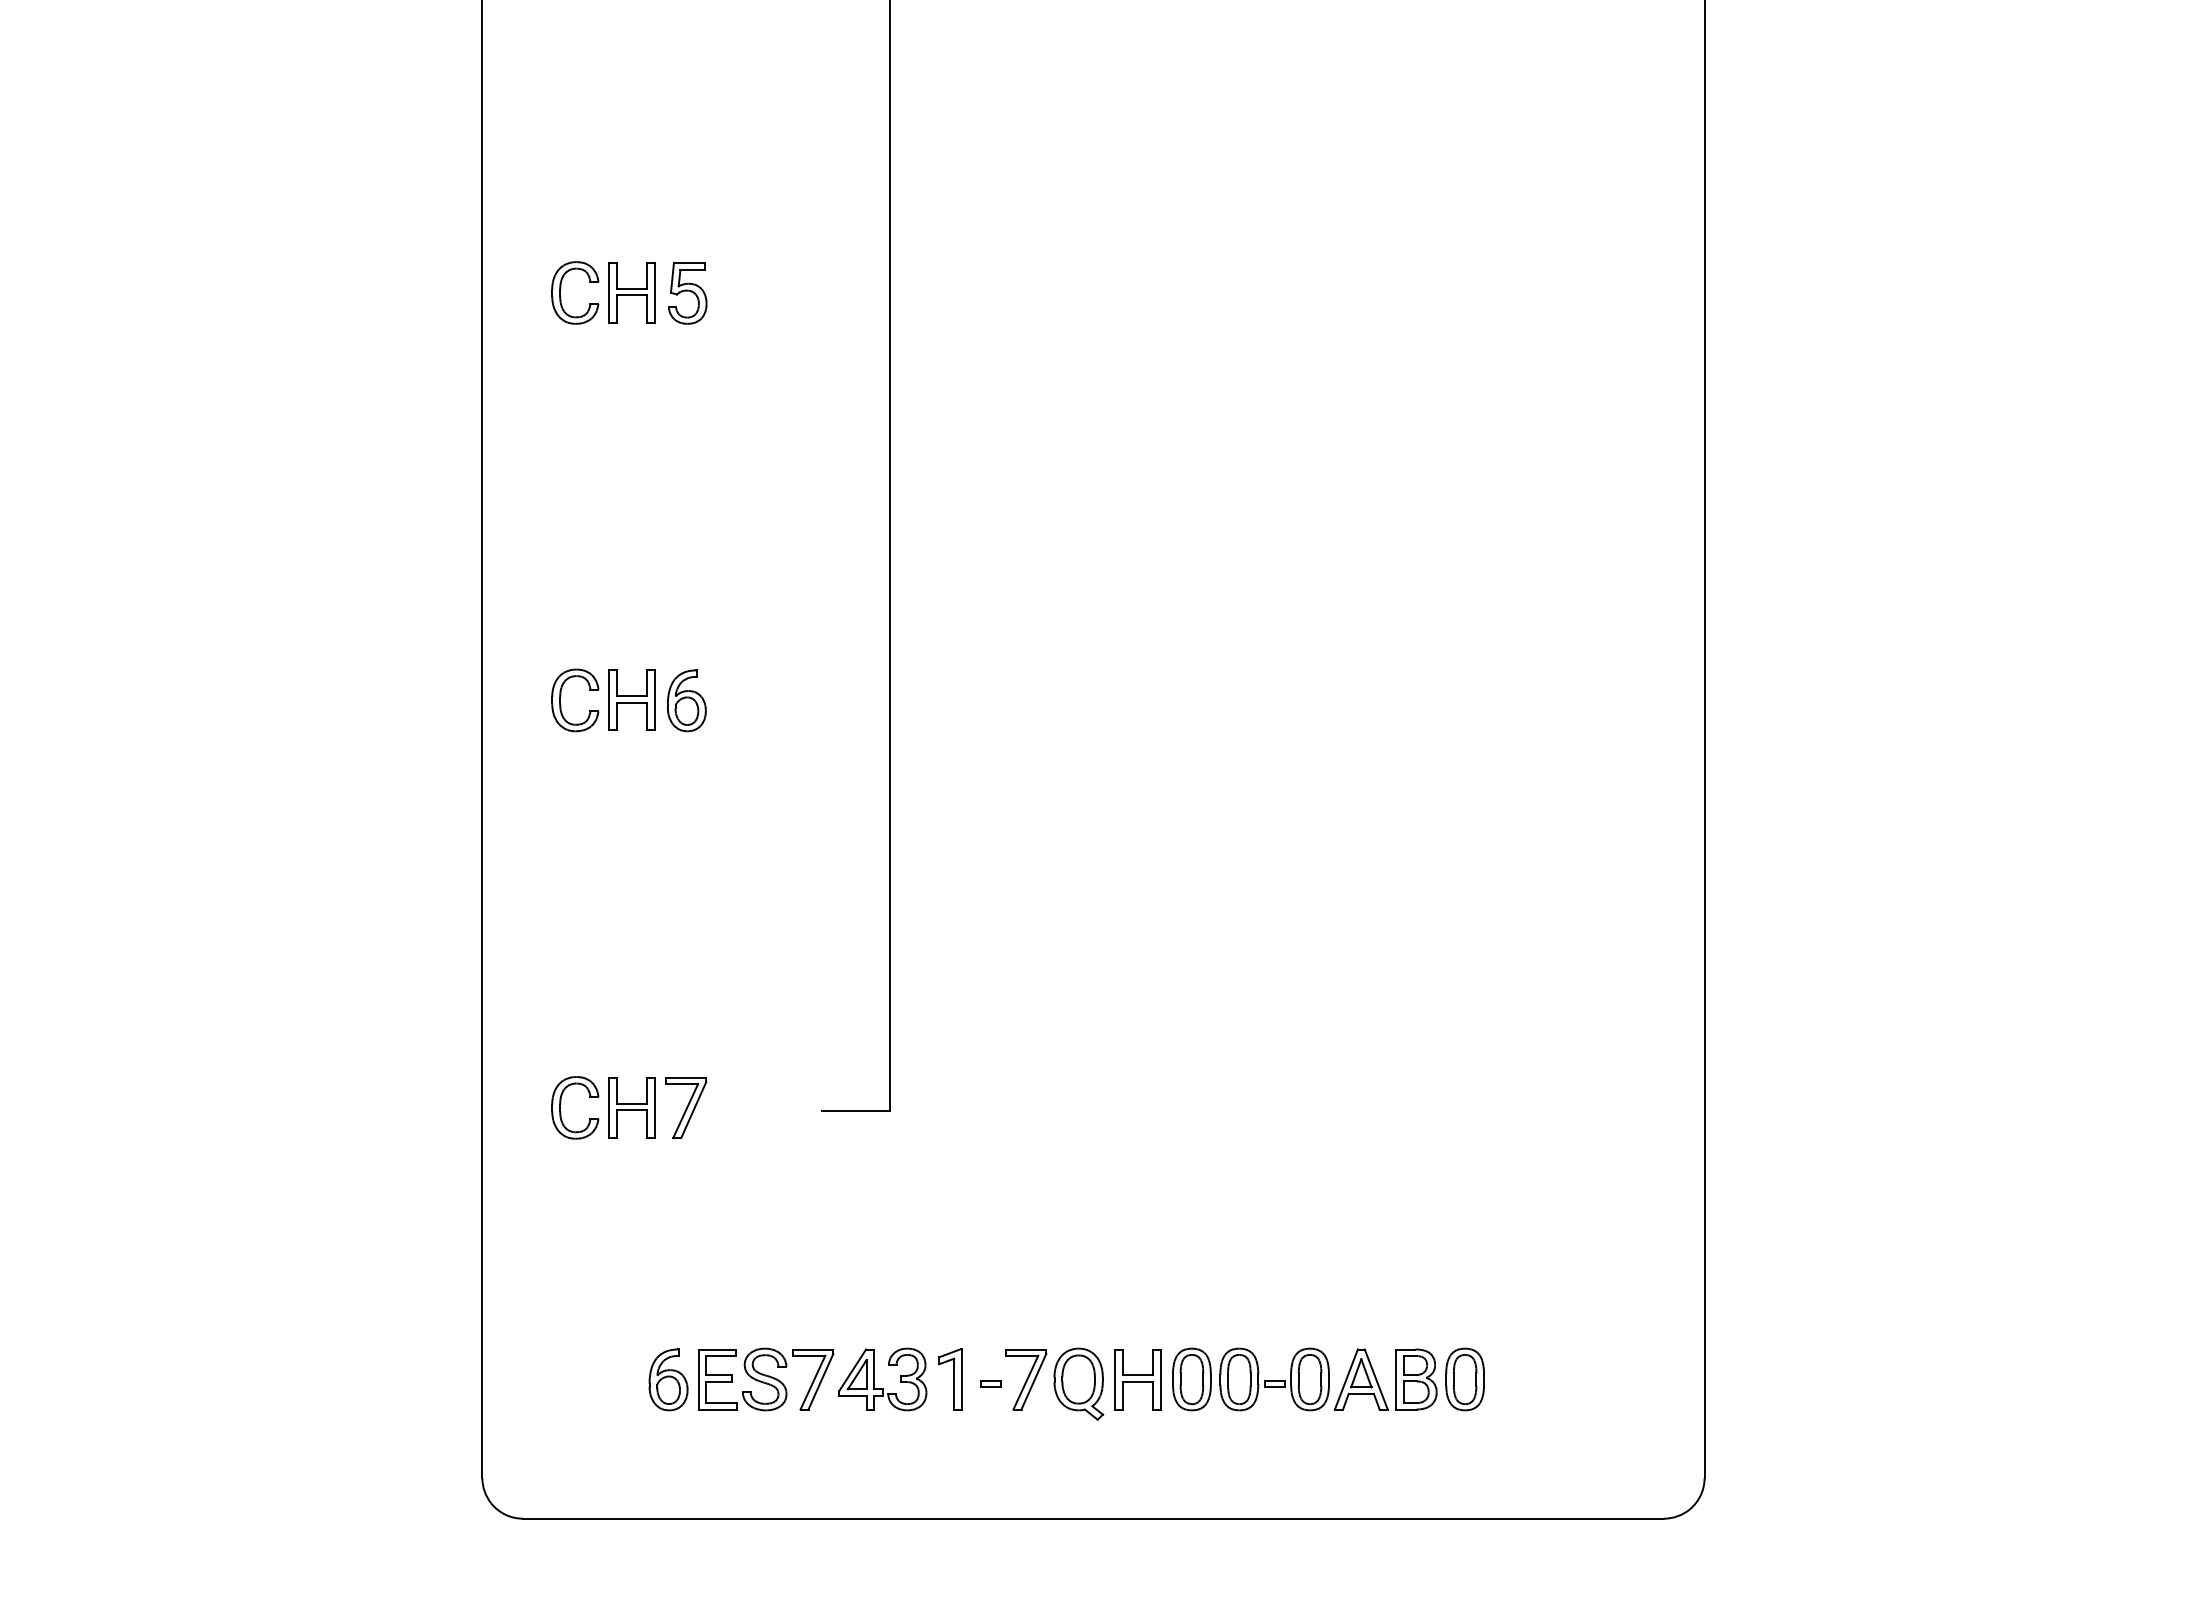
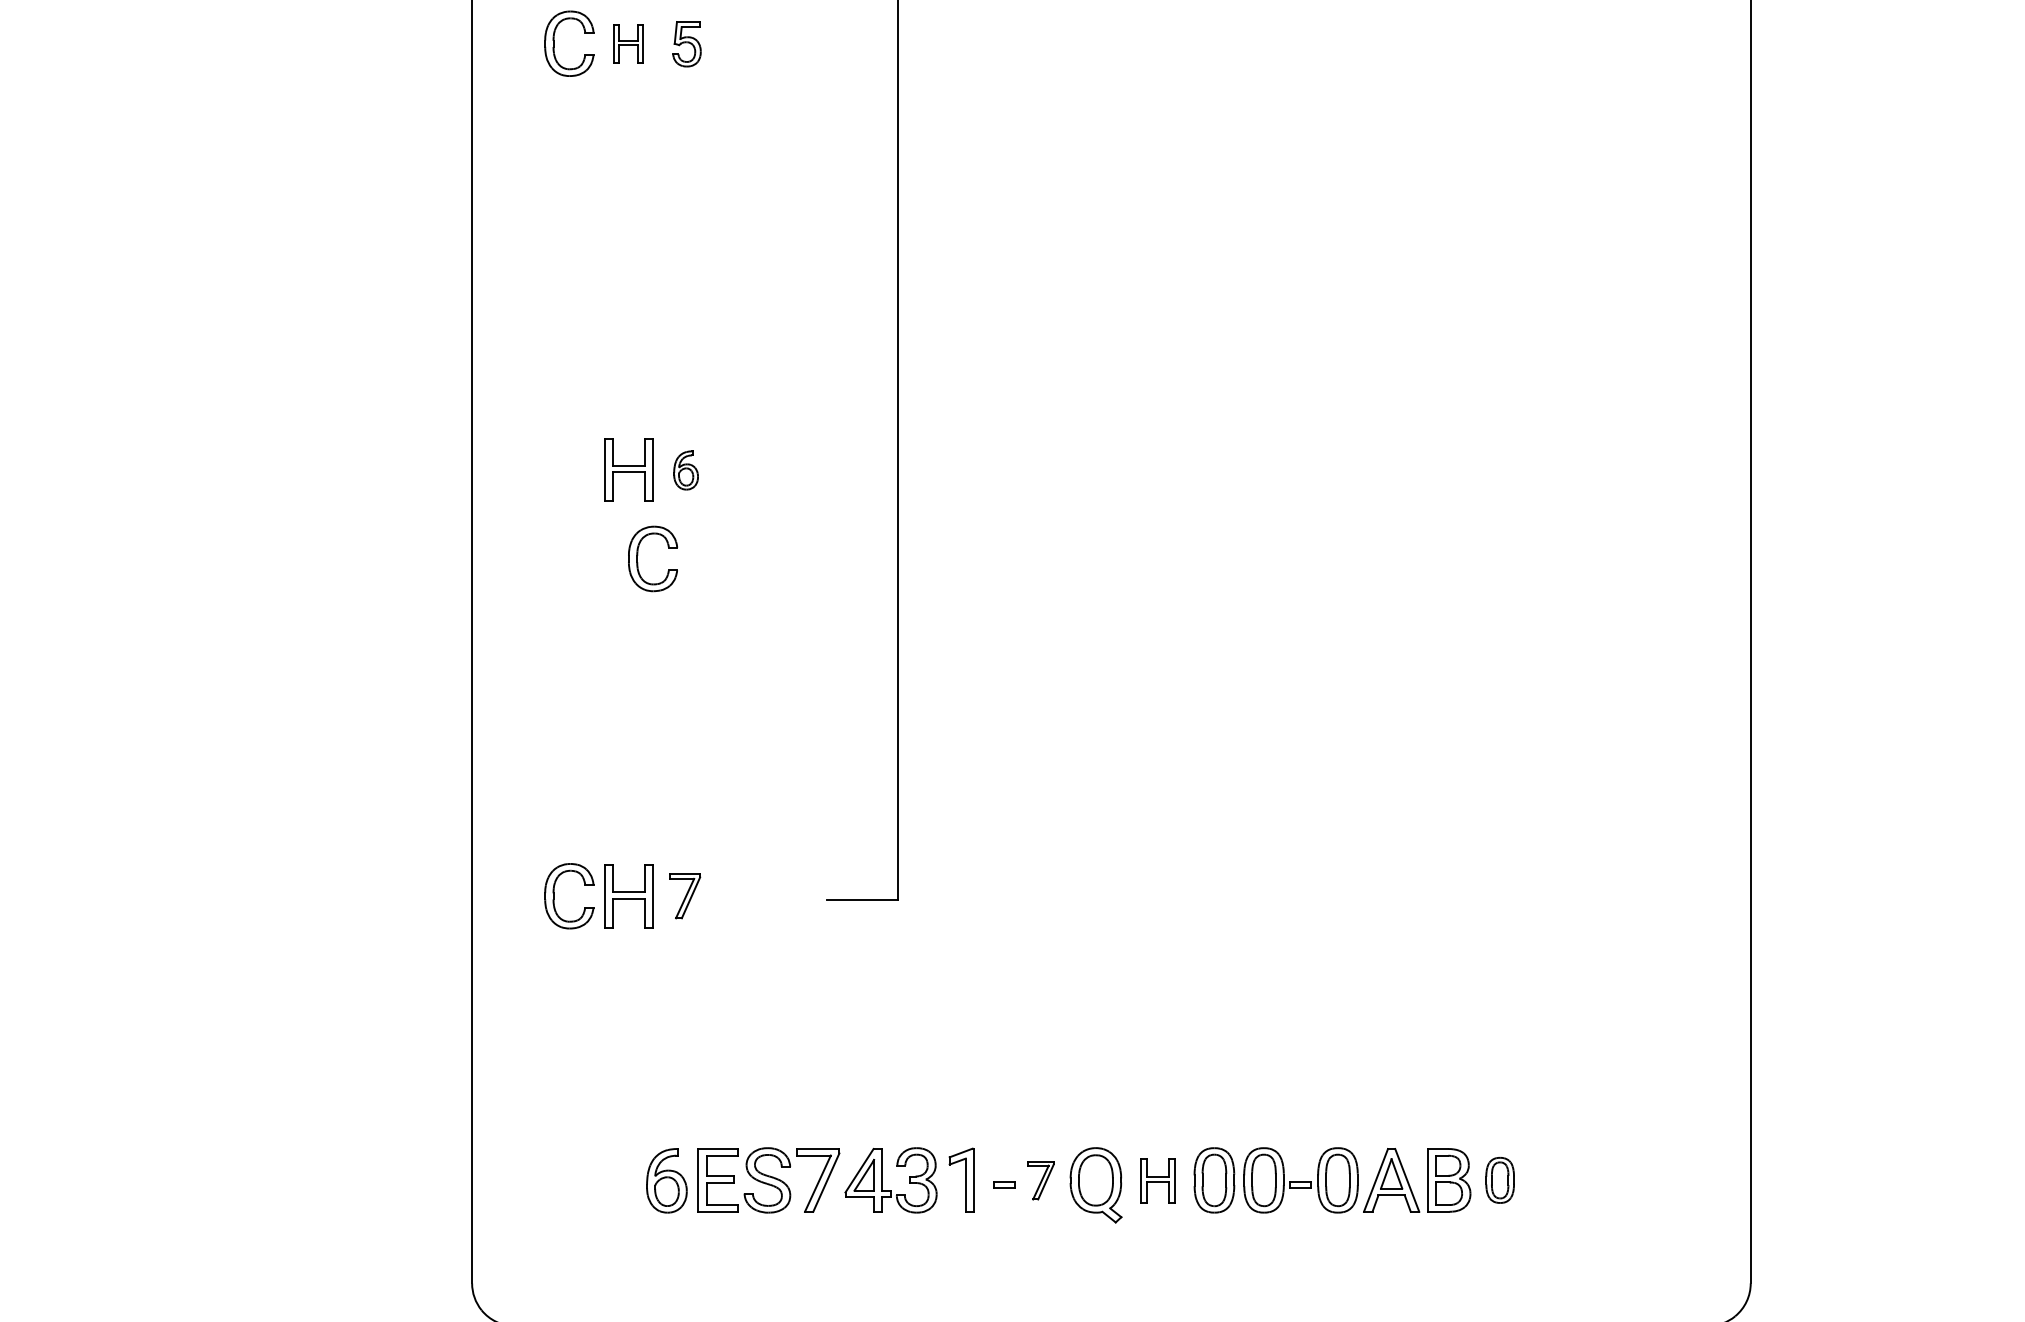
part: (631, 292) -> (628, 43), size x0.6
part: (687, 293) -> (686, 44), size x0.7
part: (561, 696) -> (638, 554), moved
part: (686, 700) -> (685, 470), size x0.6
part: (686, 1107) -> (685, 895), size x0.7
part: (1026, 1379) -> (1041, 1180), size x0.6
part: (1137, 1379) -> (1157, 1180), size x0.7
part: (1464, 1379) -> (1499, 1180), size x0.7

